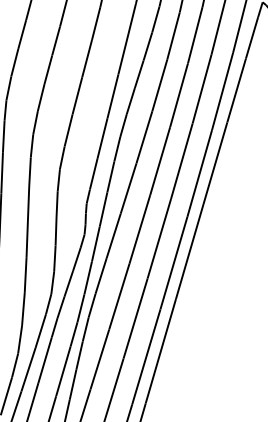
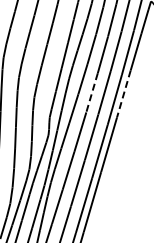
line: (159, 162) -> (91, 93), solid -> dashed
line: (214, 164) -> (123, 94), solid -> dashed

